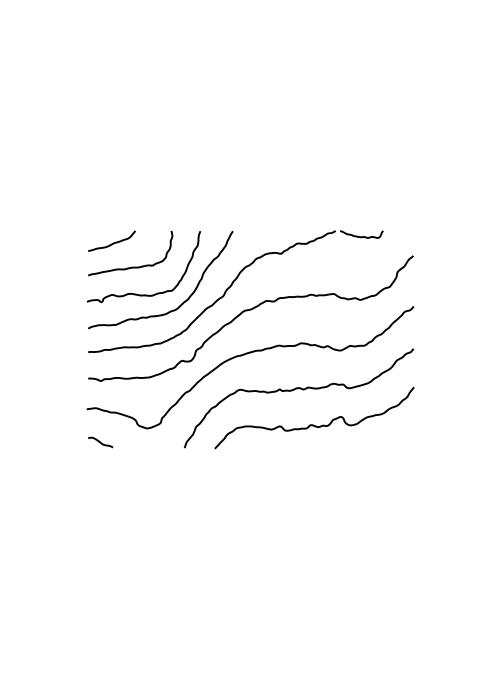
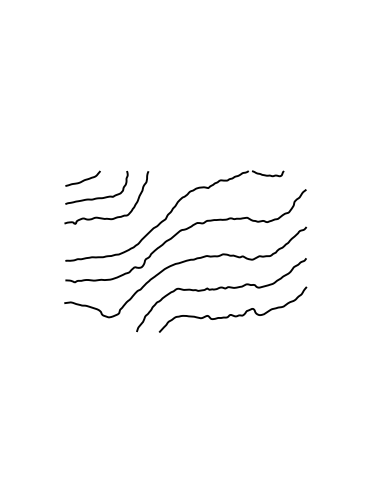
curve: (182, 301) -> (135, 223), removed
line: (100, 442) -> (74, 327), removed

